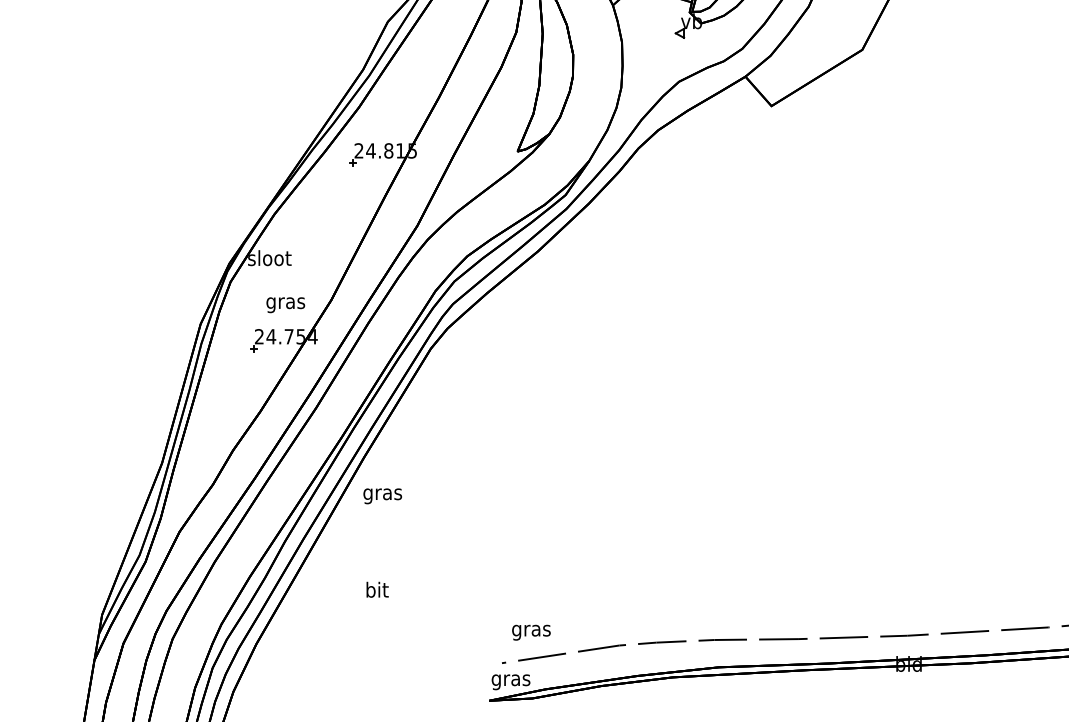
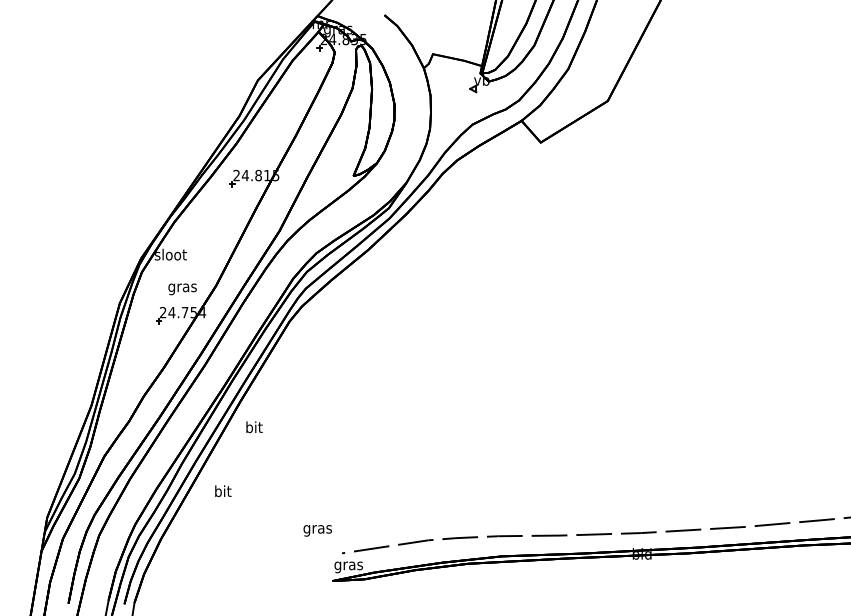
text: (381, 493) -> (253, 428), gras -> bit
text: (377, 590) -> (223, 491), moved
text: (531, 632) -> (317, 530), moved

